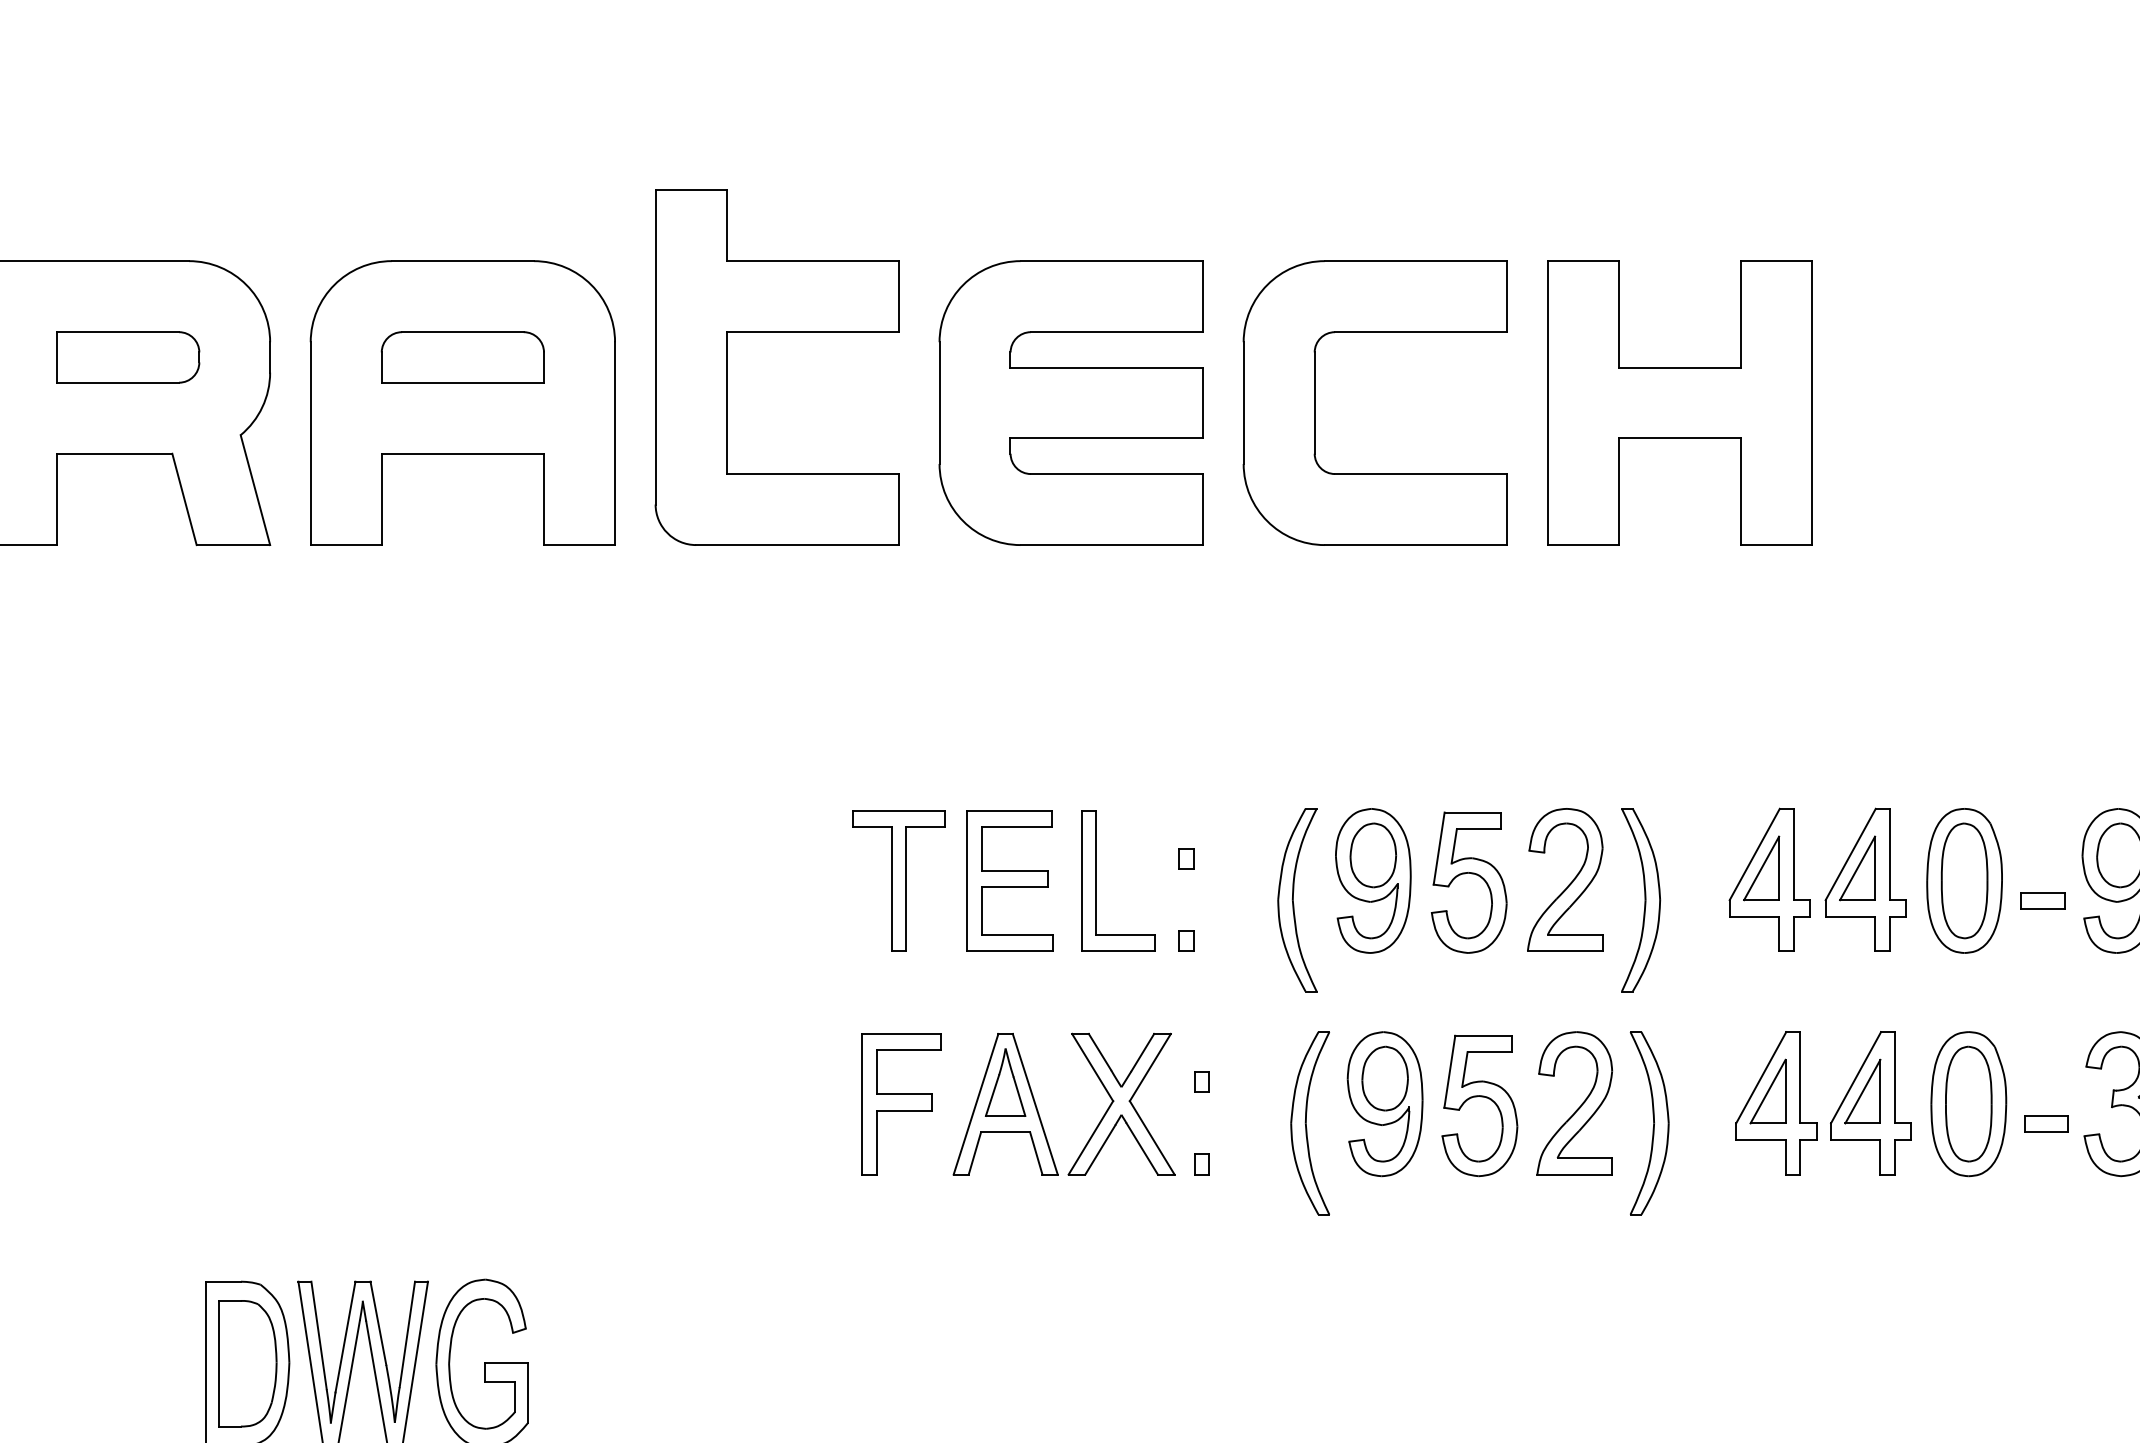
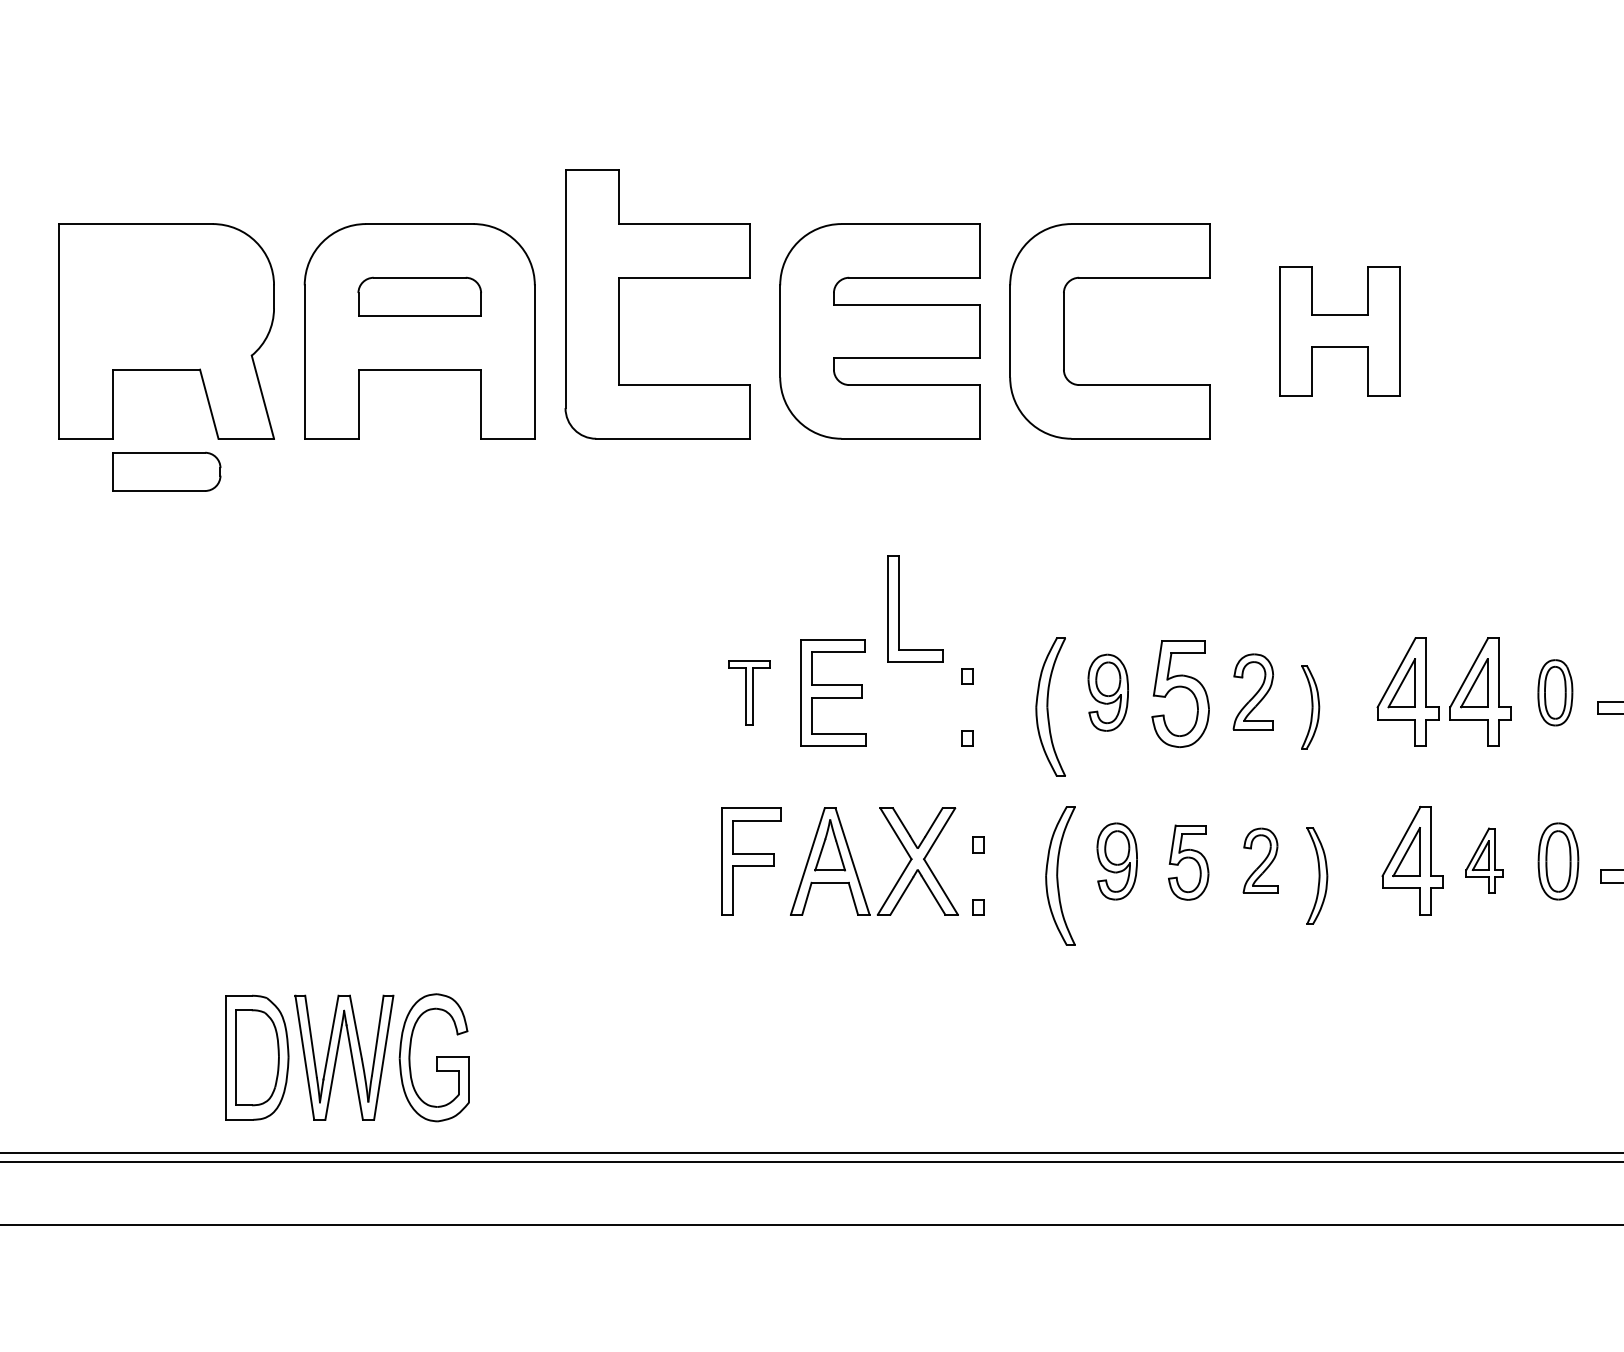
part: (127, 356) -> (166, 471), moved
part: (1679, 403) -> (1339, 331), size x0.6
part: (1565, 879) -> (1253, 691), size x0.7
part: (898, 880) -> (749, 692), size x0.6
part: (1097, 880) -> (899, 608), moved
part: (1373, 880) -> (1108, 692), size x0.7
part: (1964, 880) -> (1555, 692), size x0.6
part: (1640, 899) -> (1310, 706), size x0.6
part: (1574, 1102) -> (1260, 860), size x0.6
part: (1870, 1102) -> (1484, 860), size x0.6
part: (1385, 1104) -> (1117, 861), size x0.7
part: (1968, 1104) -> (1558, 861), size x0.7
part: (1479, 1105) -> (1188, 862), size x0.7
part: (1650, 1122) -> (1317, 875), size x0.7

